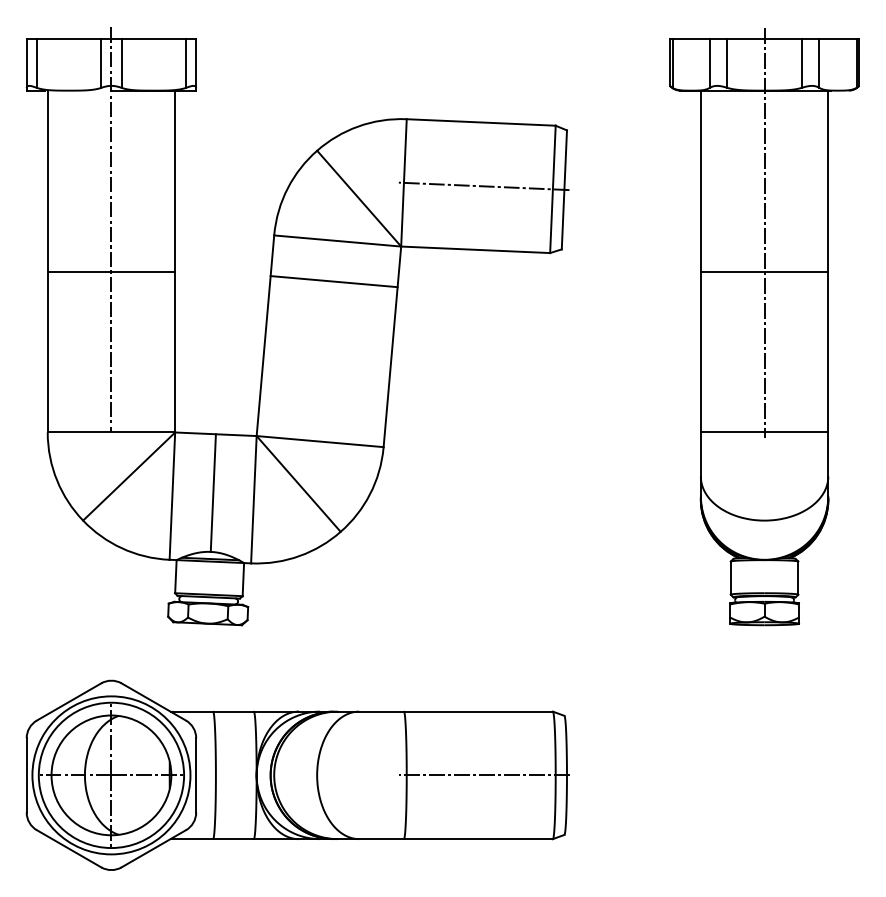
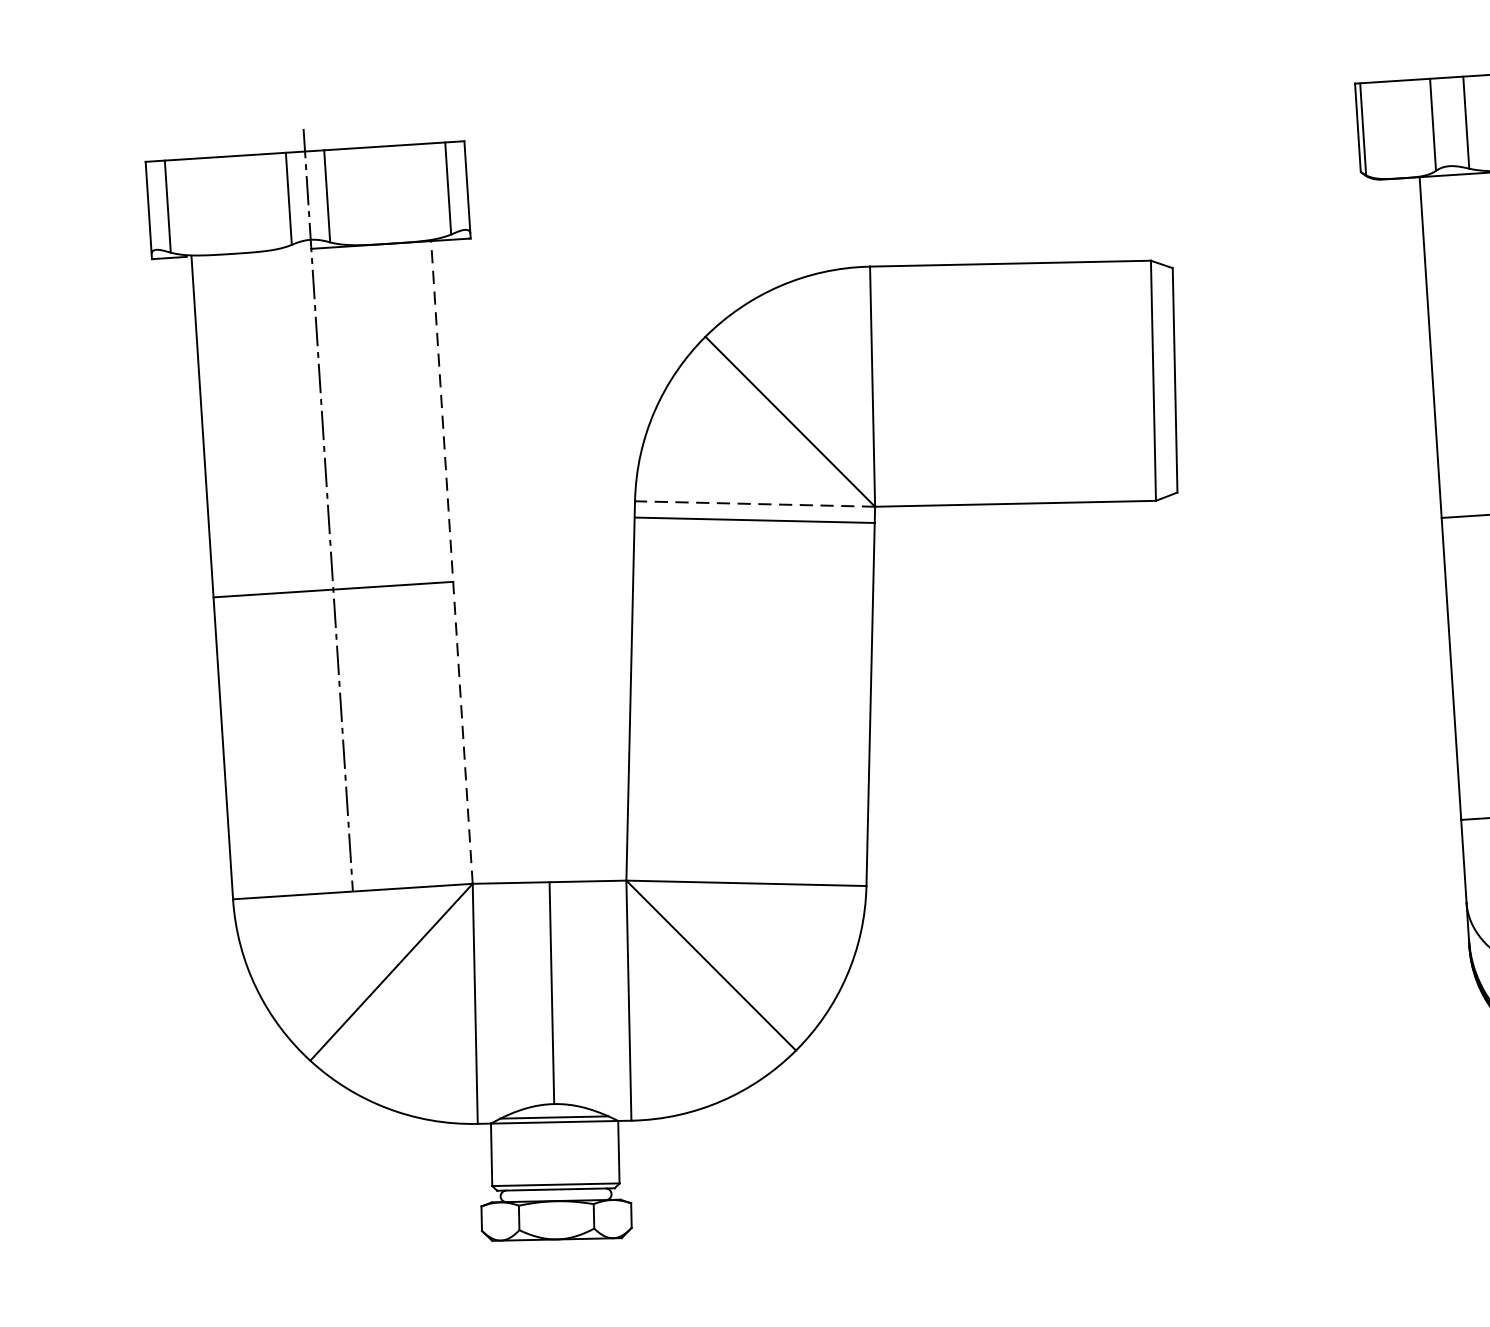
line: (483, 186) -> (1022, 383), removed
line: (337, 241) -> (754, 504), solid -> dashed
line: (175, 261) -> (452, 562), solid -> dashed
line: (333, 281) -> (753, 520), moved

